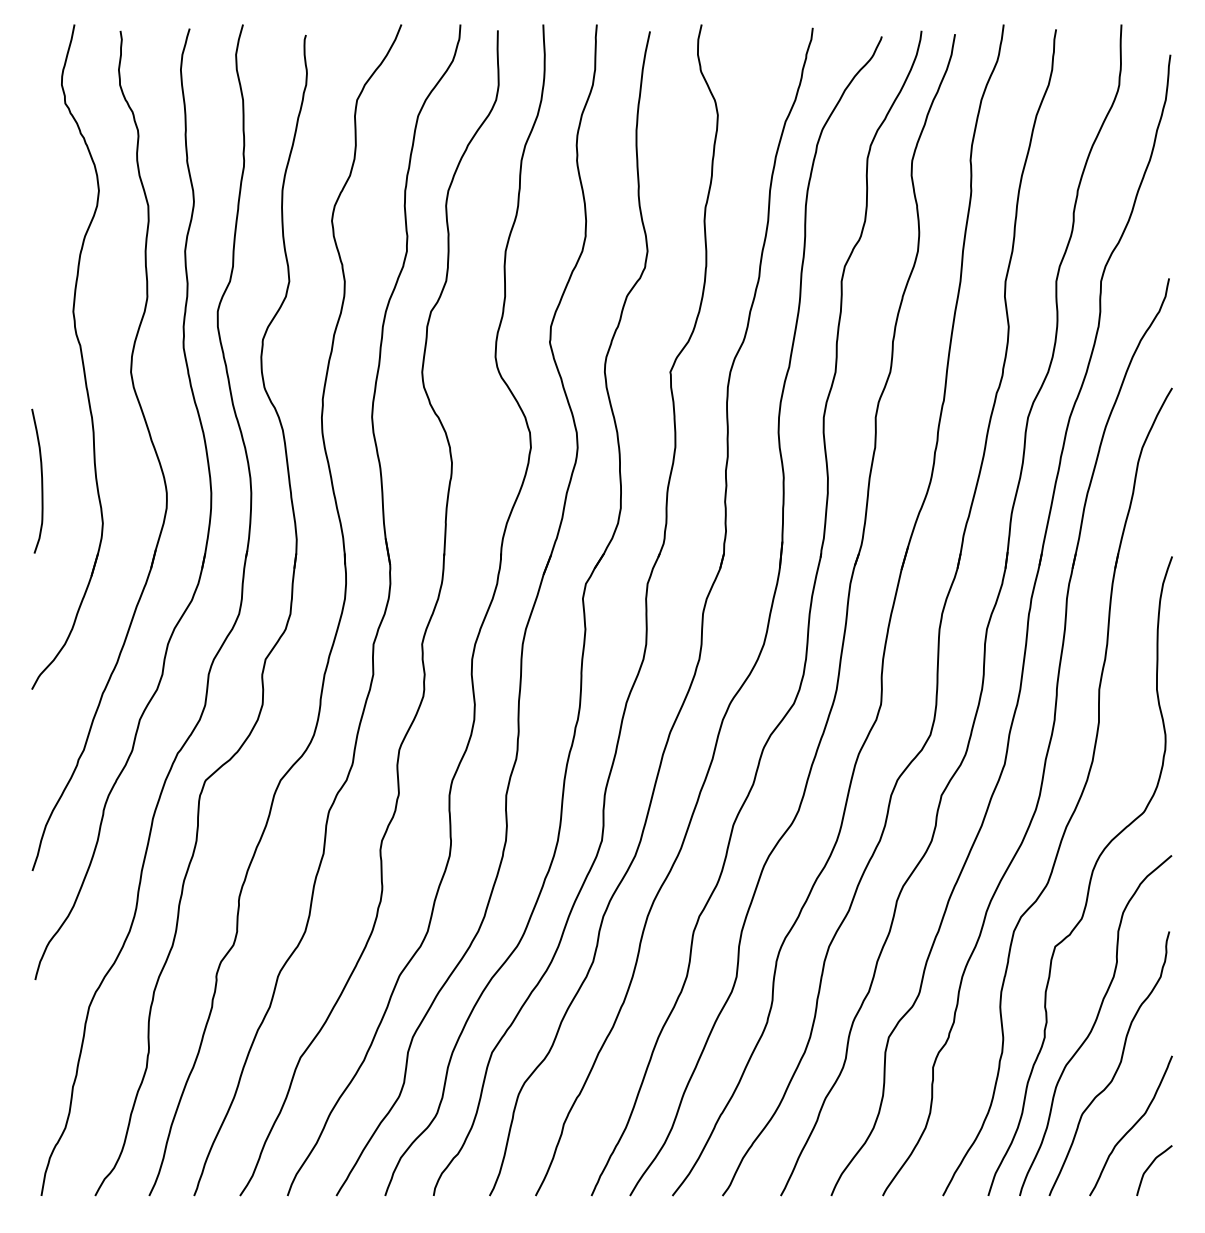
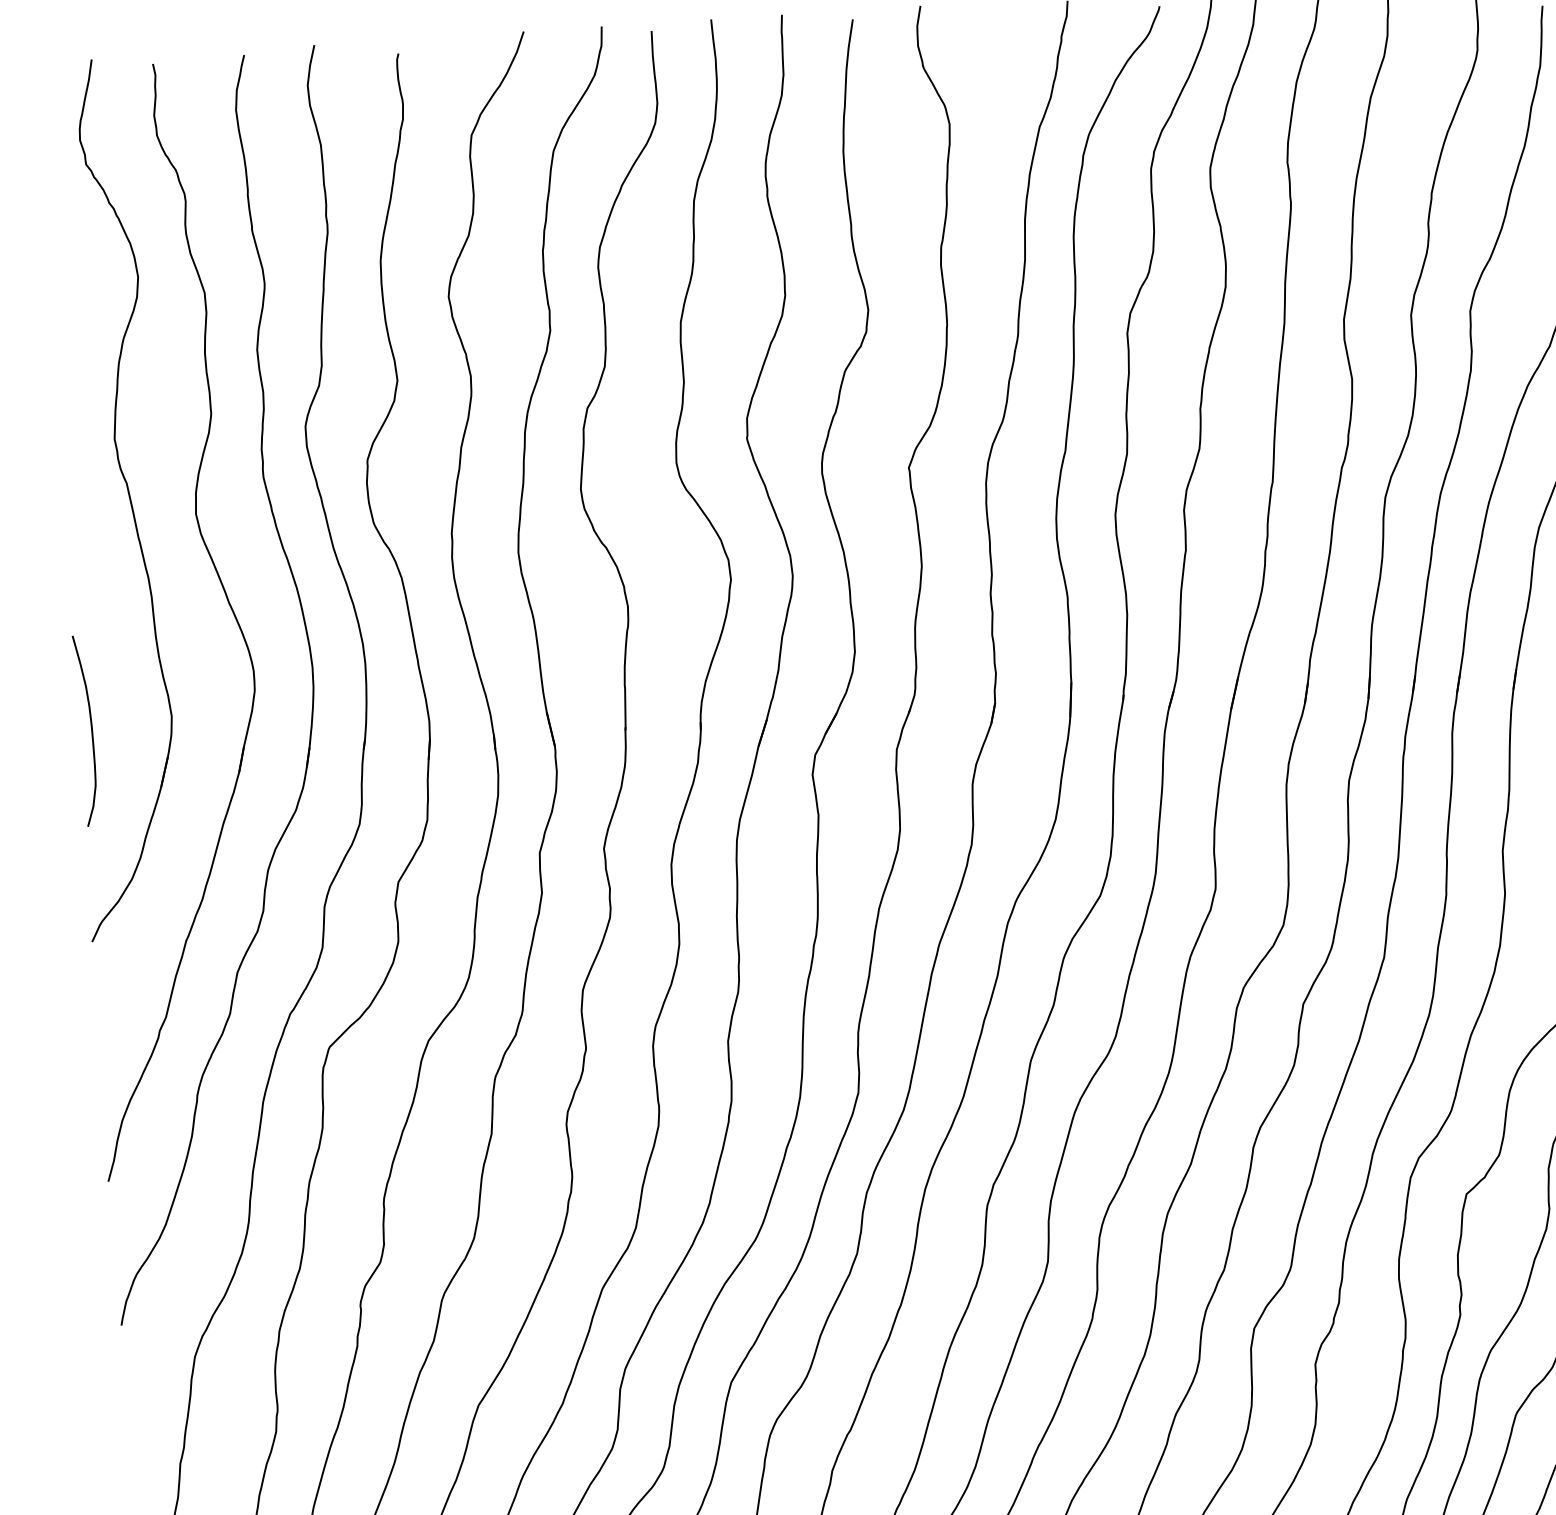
curve: (41, 480) -> (91, 729), moved

